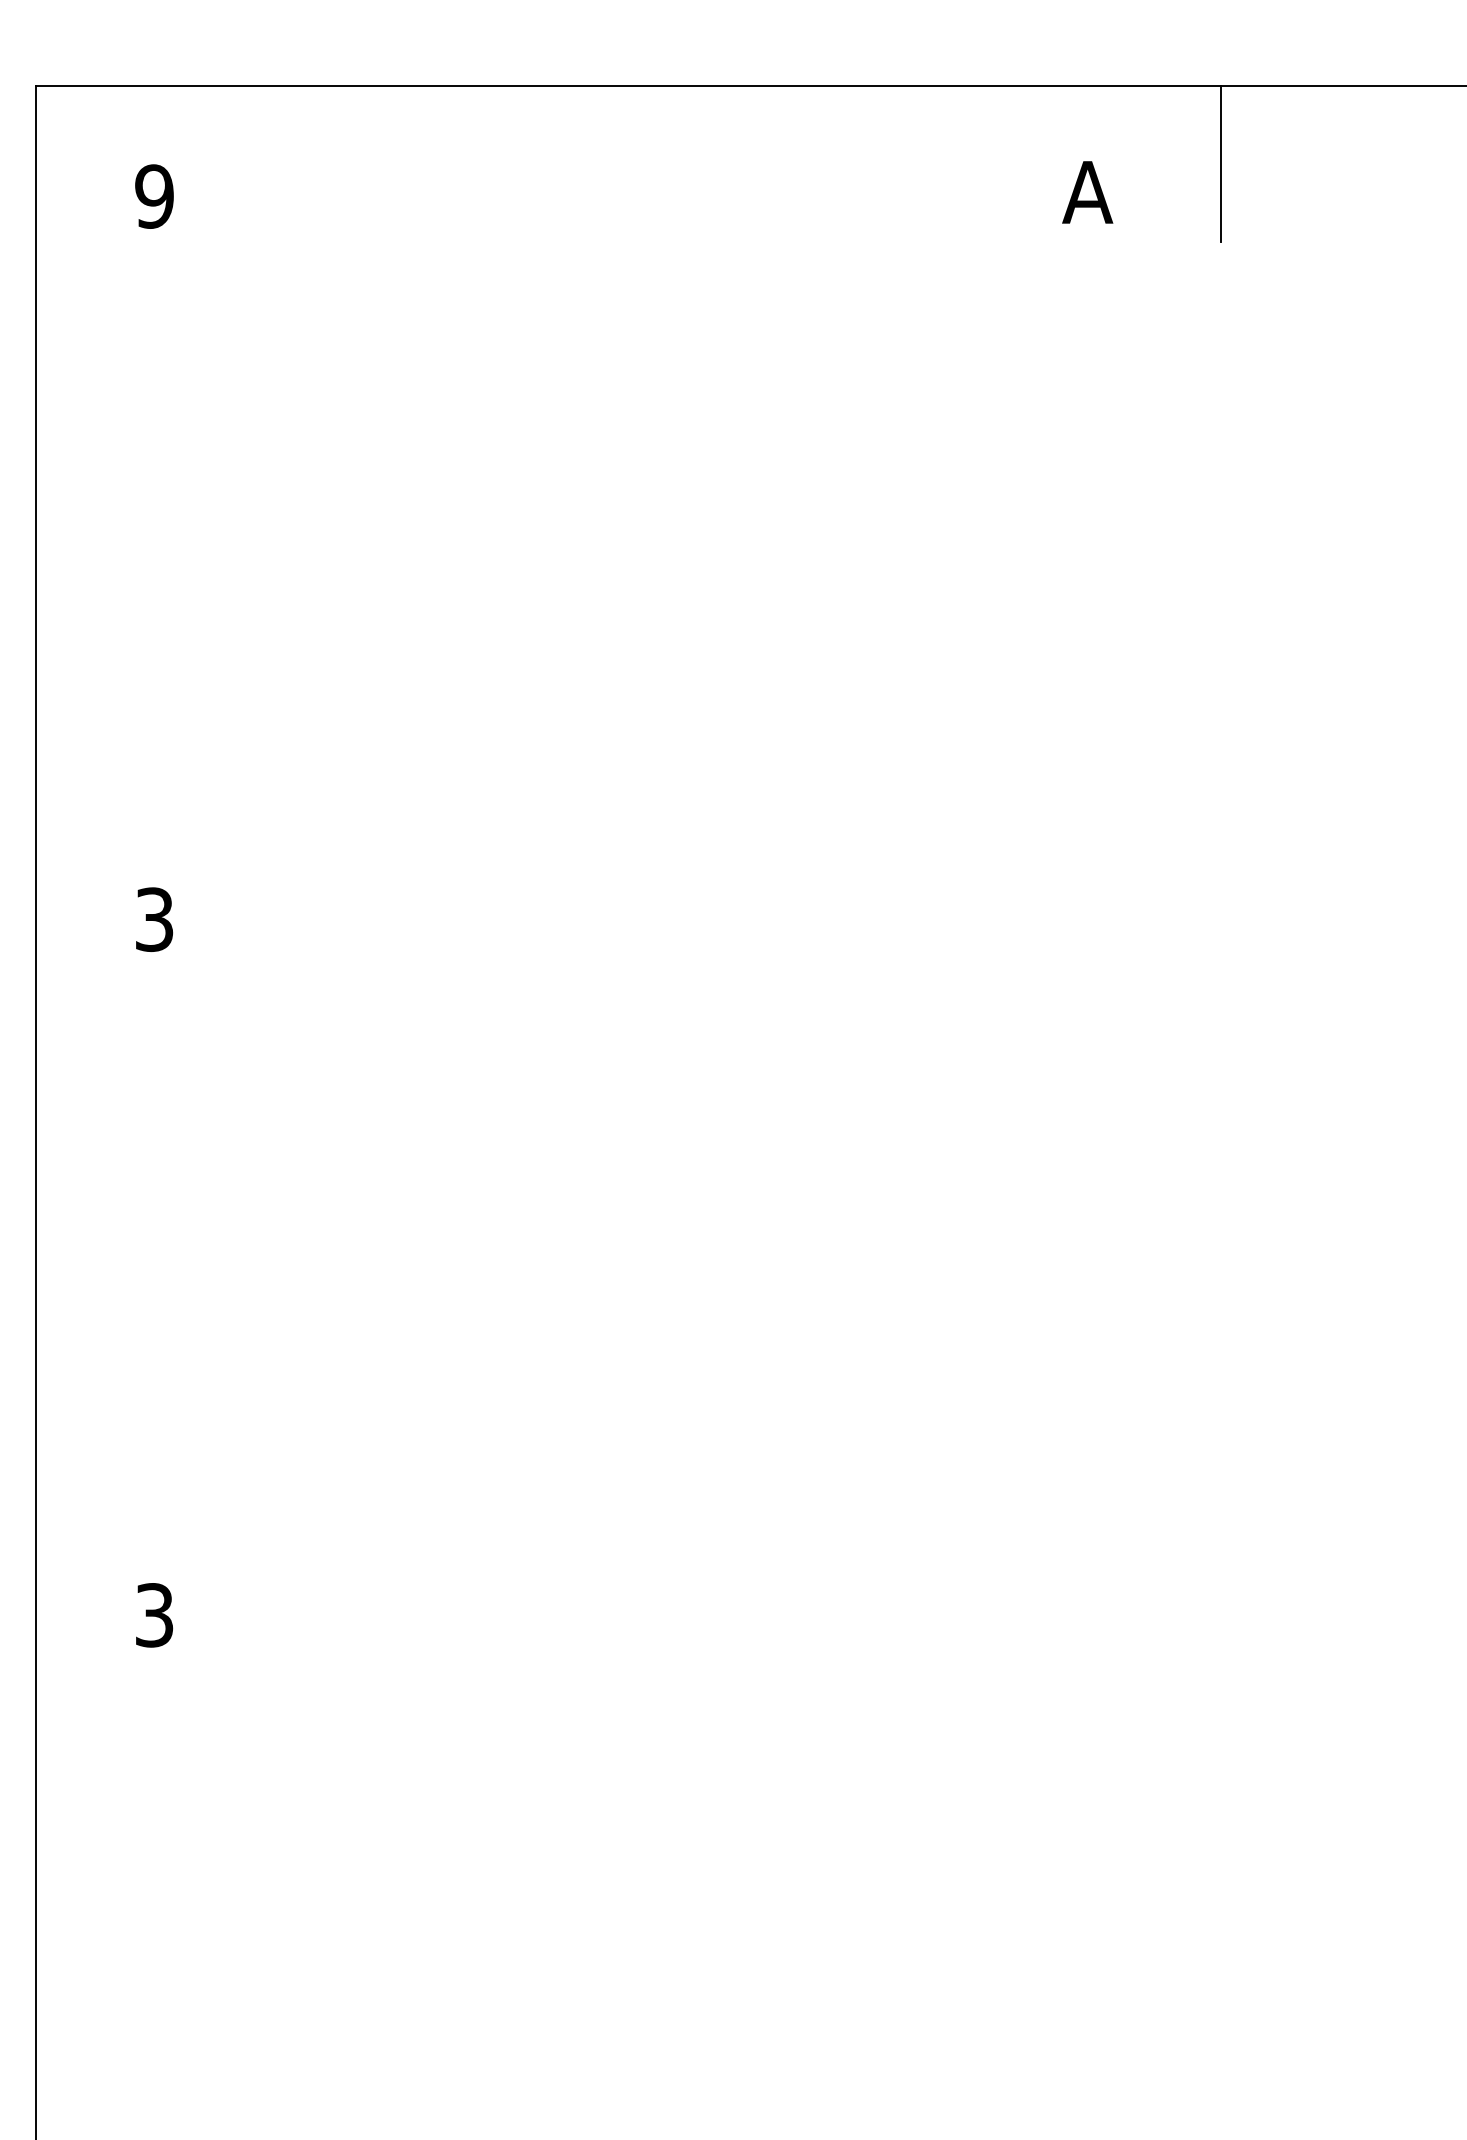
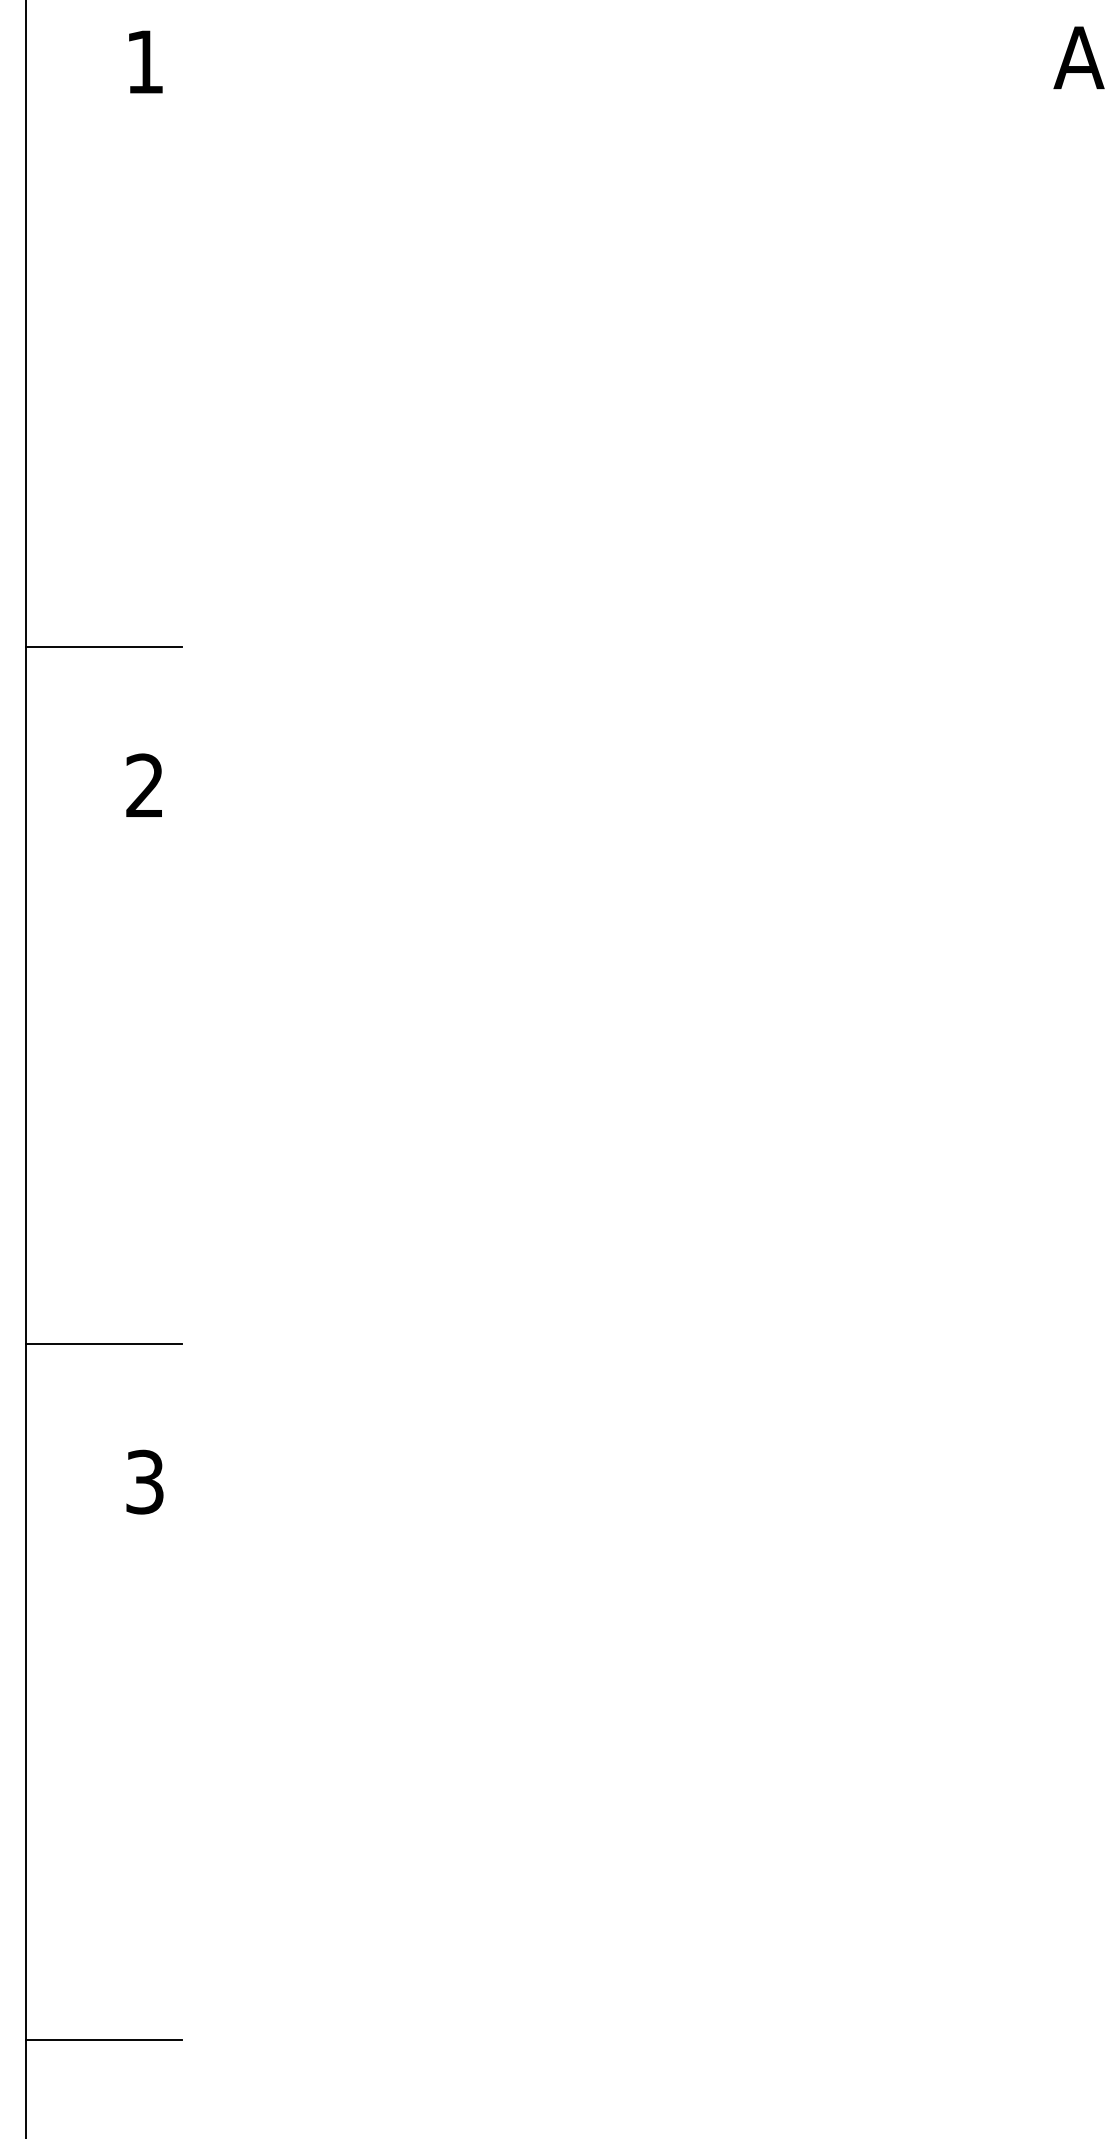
text: (154, 196) -> (144, 61), 9 -> 1
line: (113, 781) -> (103, 647), added
text: (154, 919) -> (144, 785), 3 -> 2
line: (113, 1477) -> (103, 1344), added

